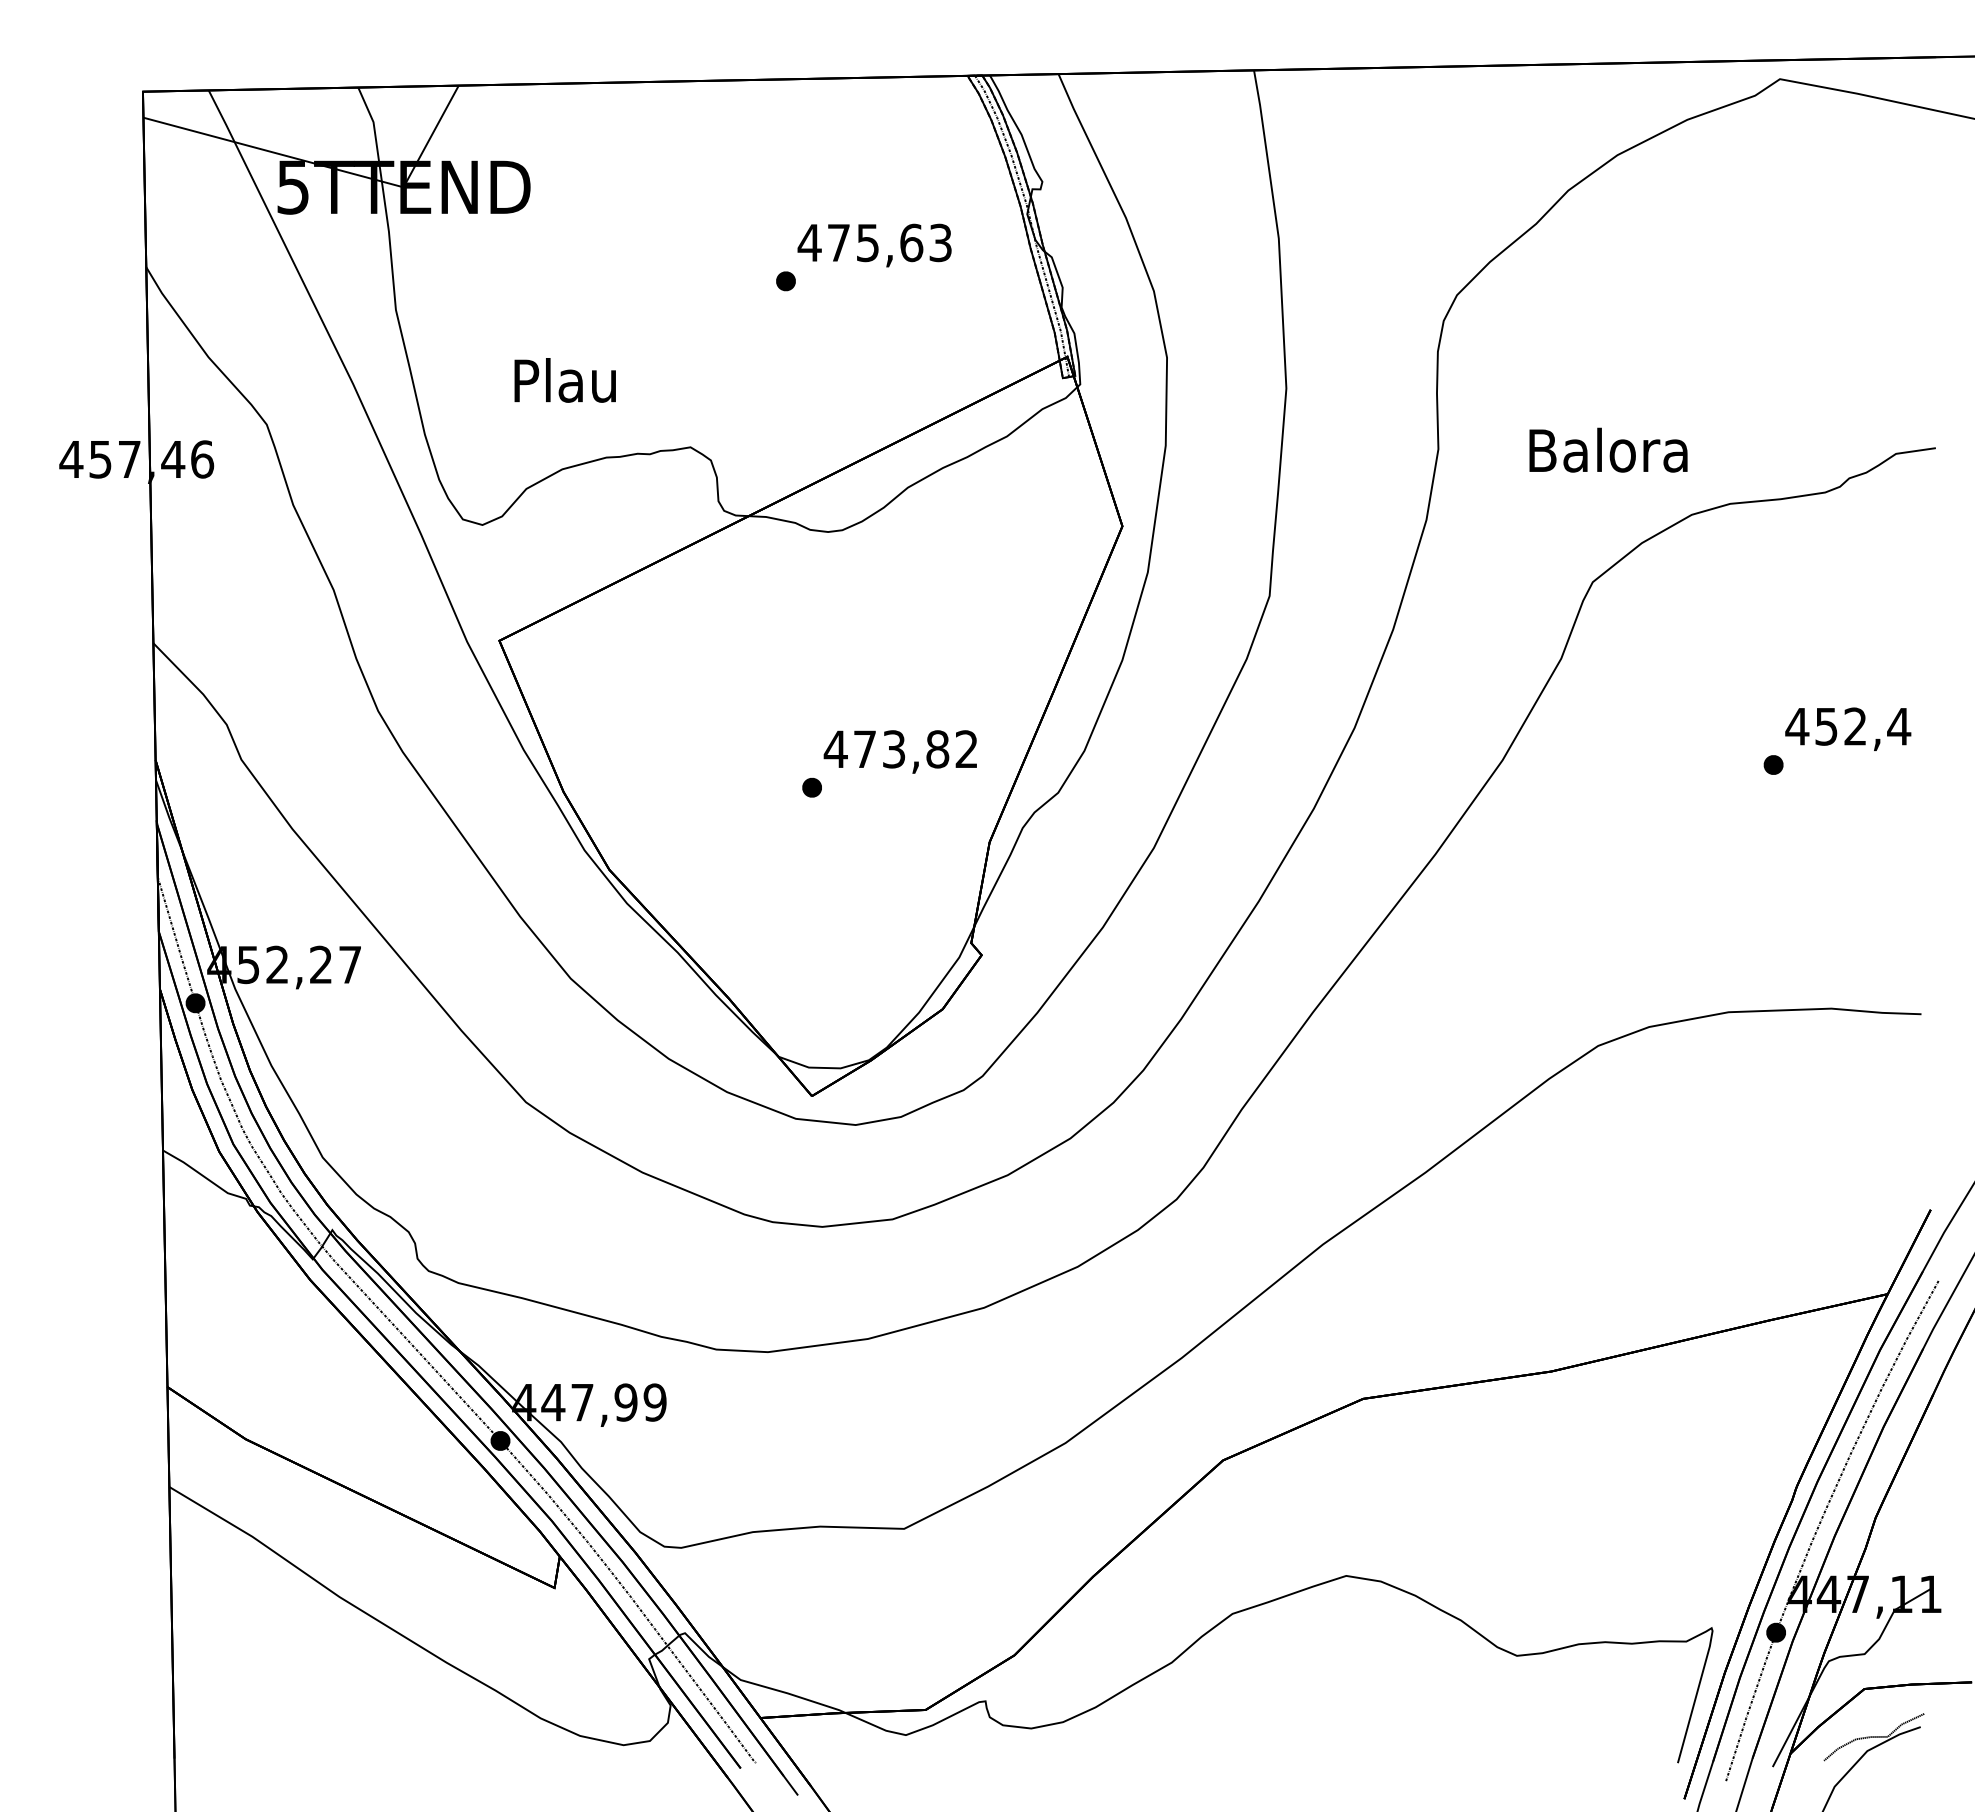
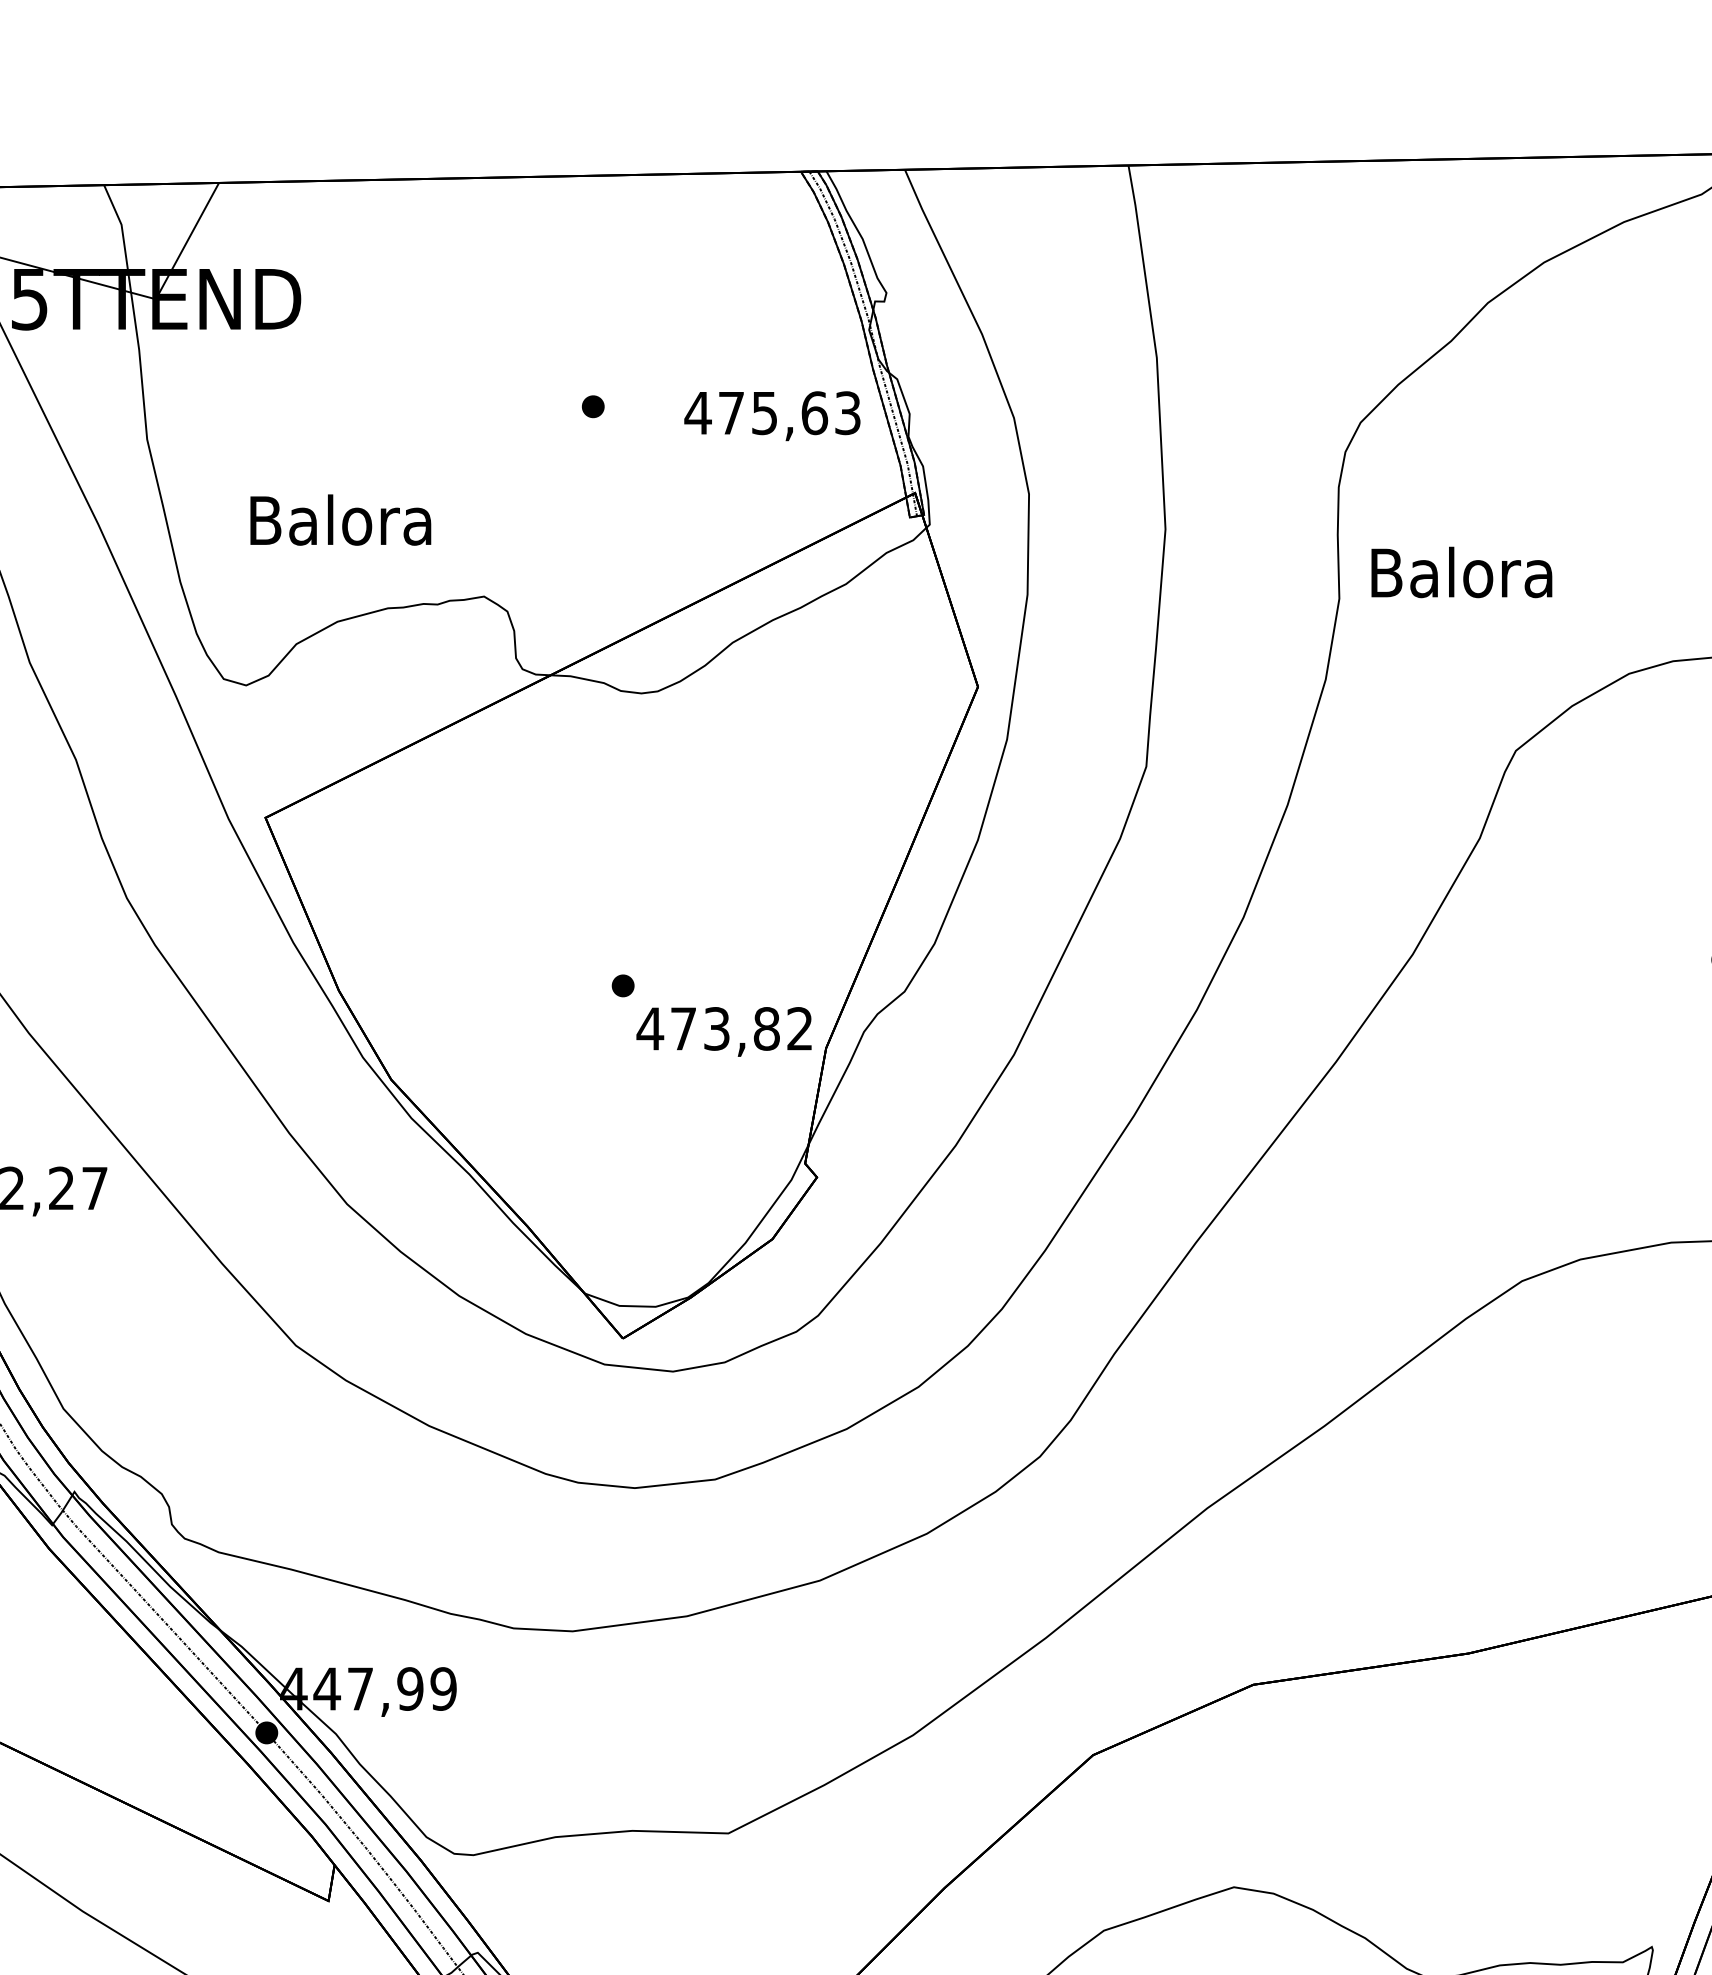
text: (874, 245) -> (772, 416), moved
text: (565, 380) -> (341, 520), Plau -> Balora
text: (1608, 449) -> (1461, 571), moved
text: (899, 751) -> (723, 1031), moved

